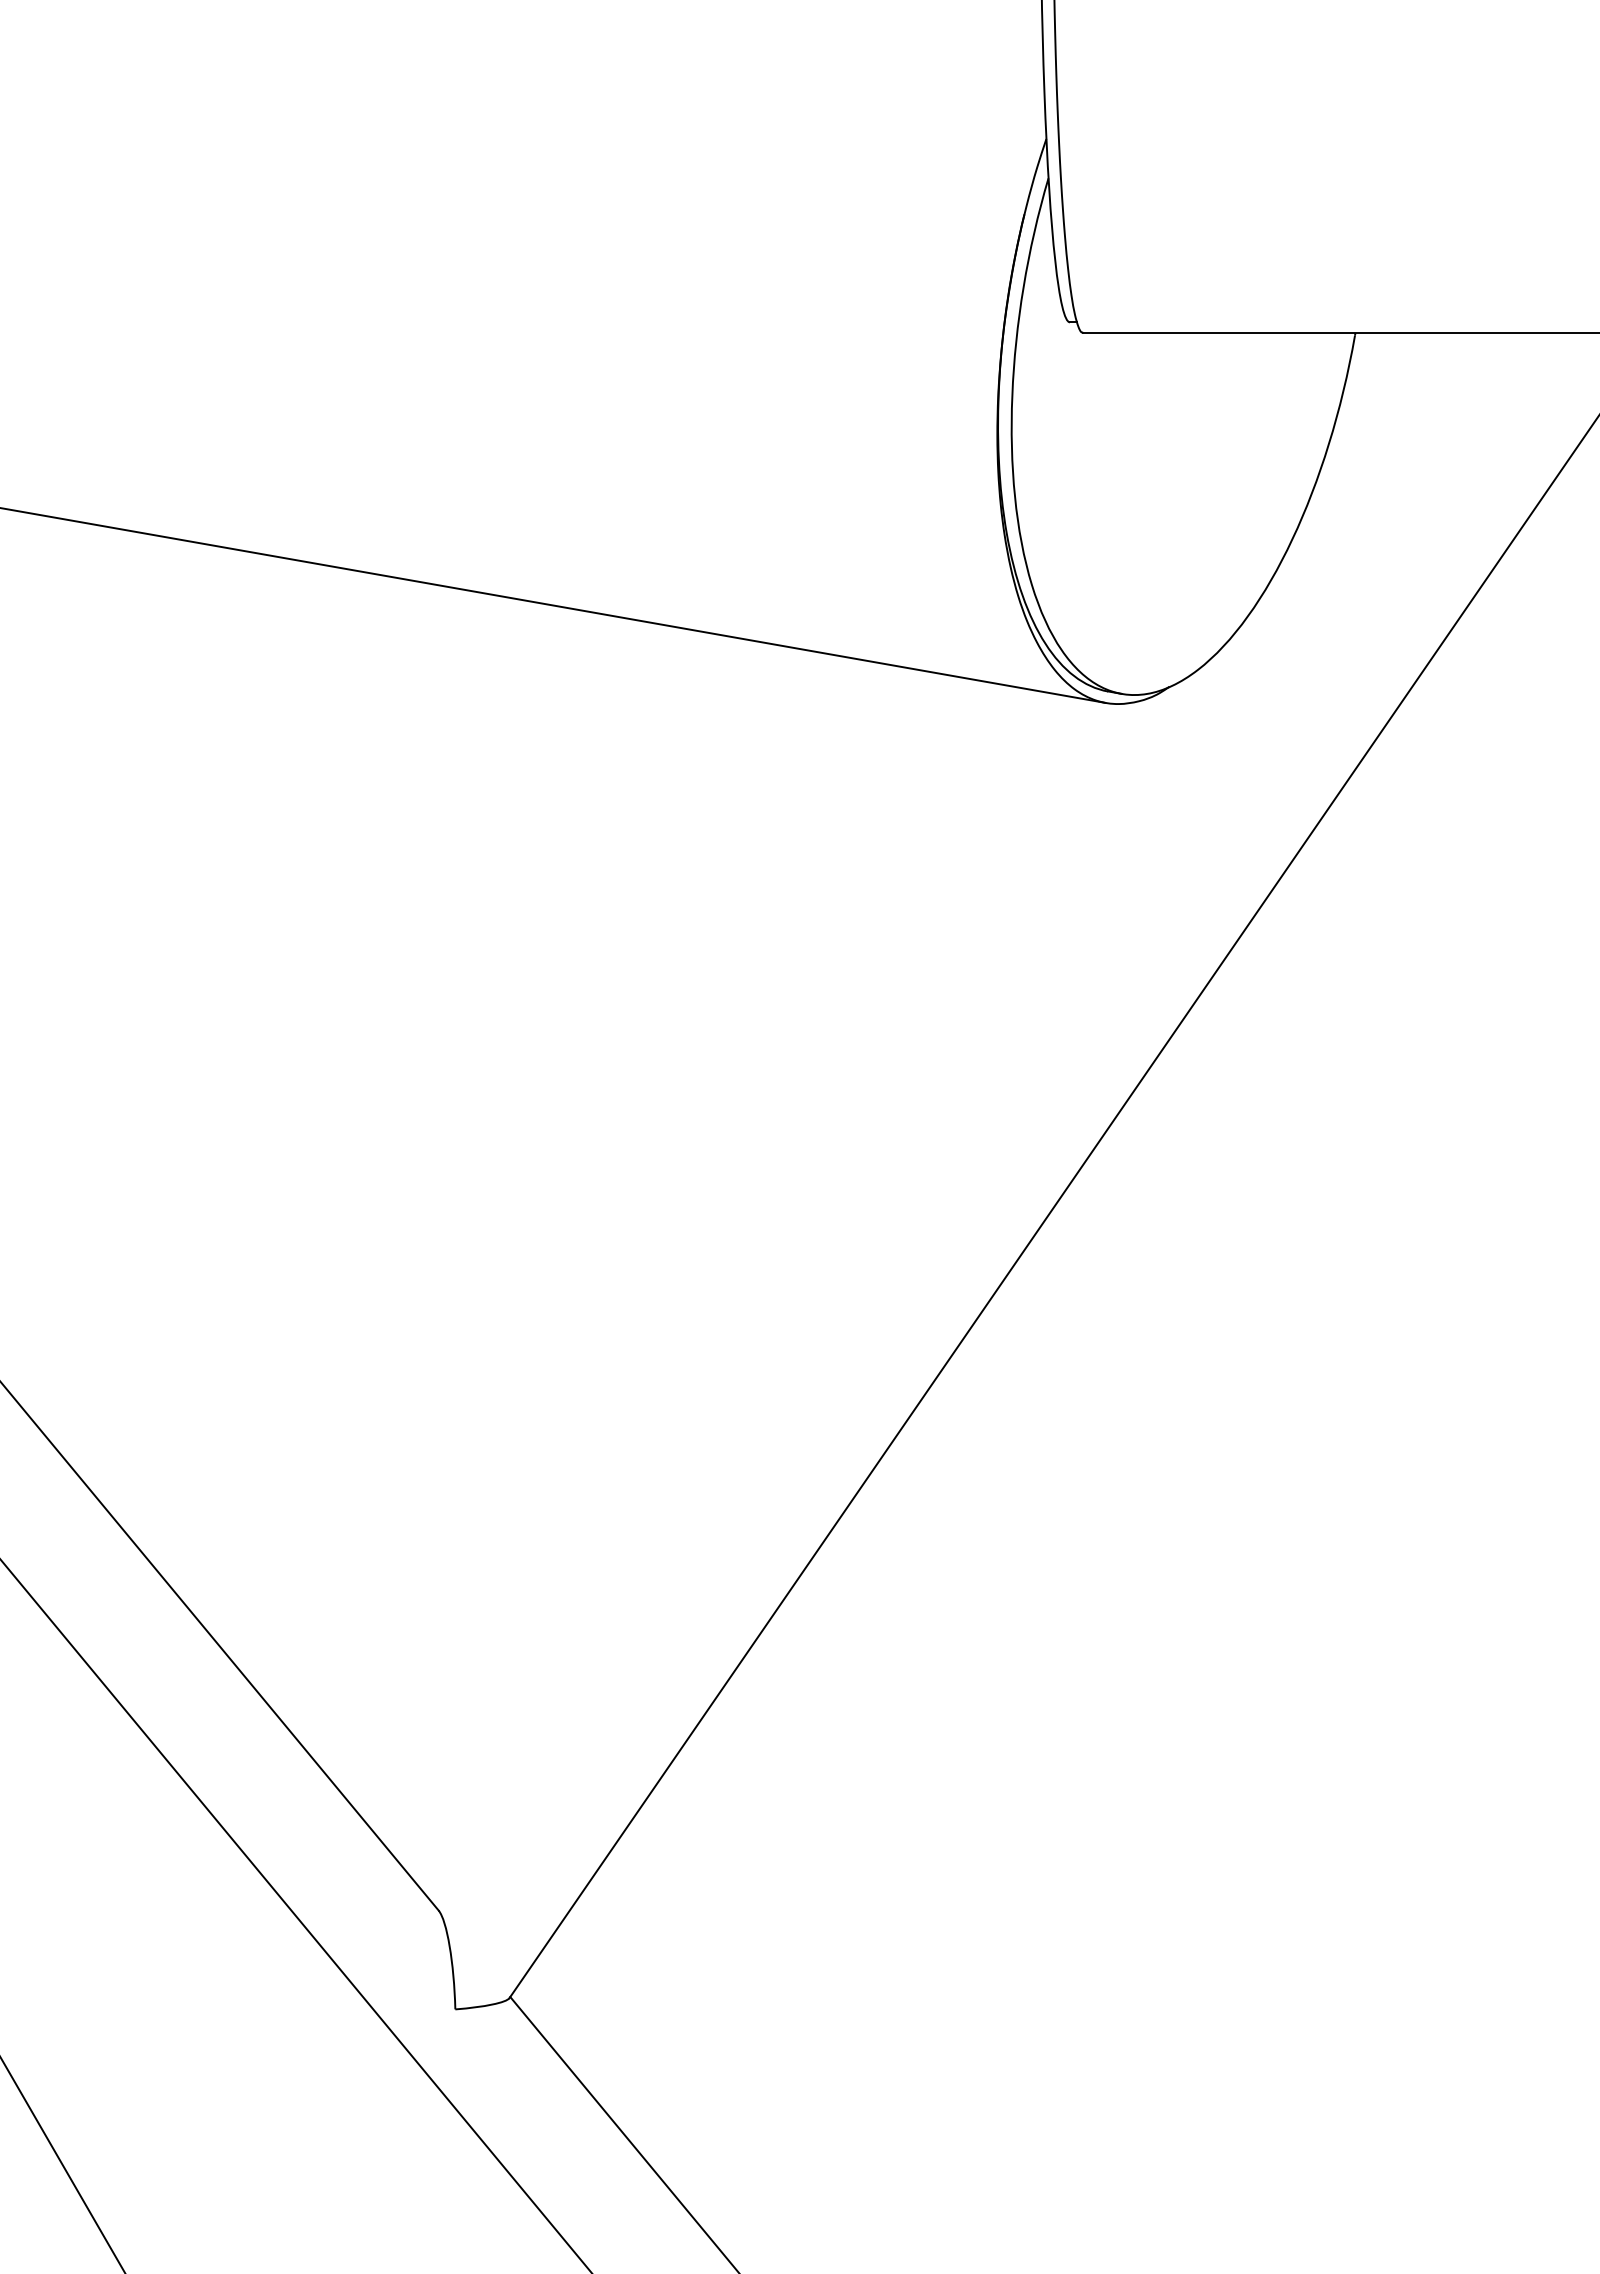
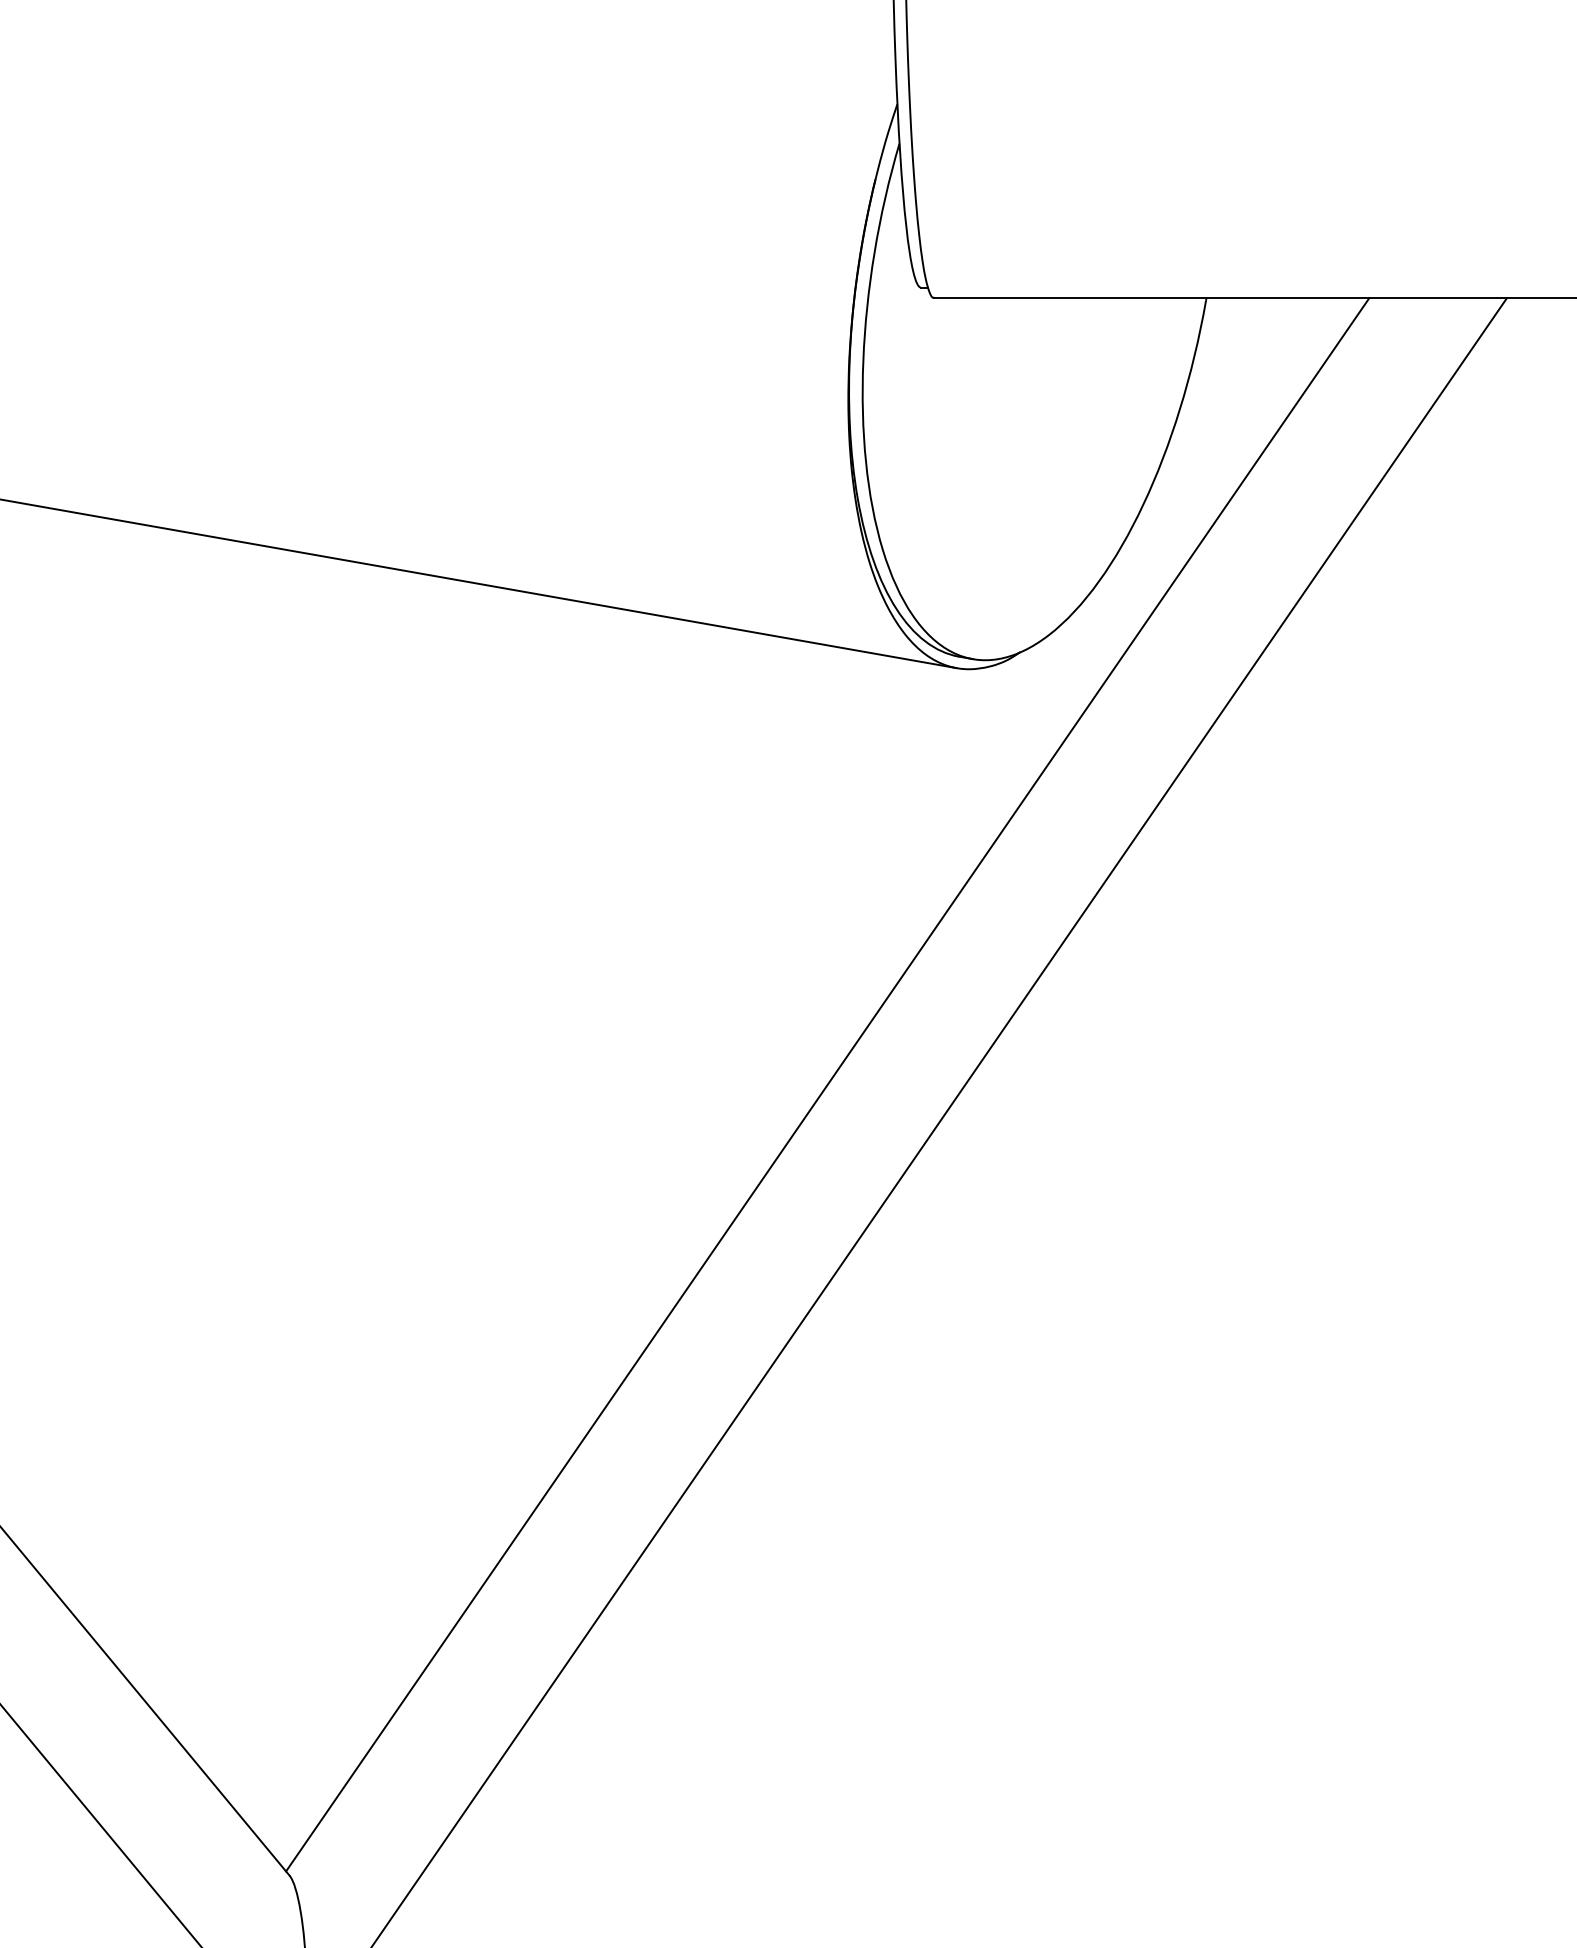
line: (976, 1119) -> (827, 1084), added

